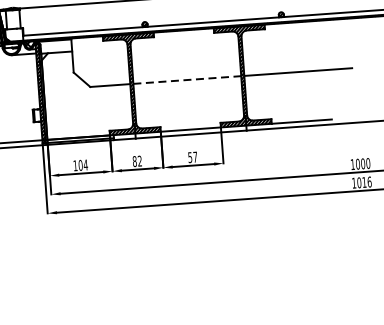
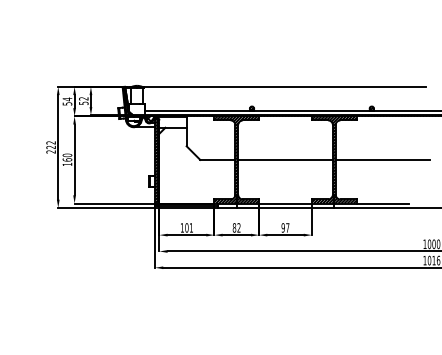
line: (188, 79) -> (286, 159), dashed -> solid
text: (189, 157) -> (282, 227), 57 -> 97
text: (85, 164) -> (191, 227), 104 -> 101

